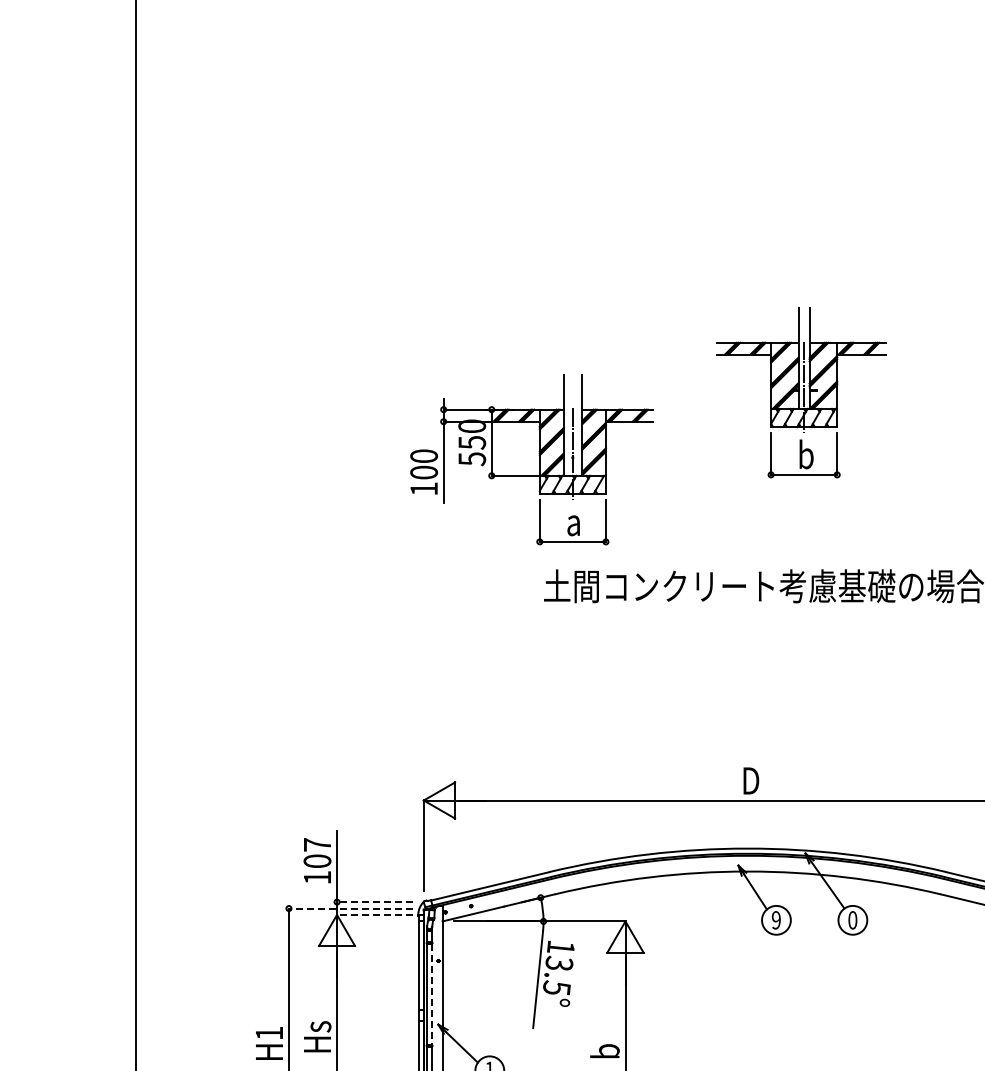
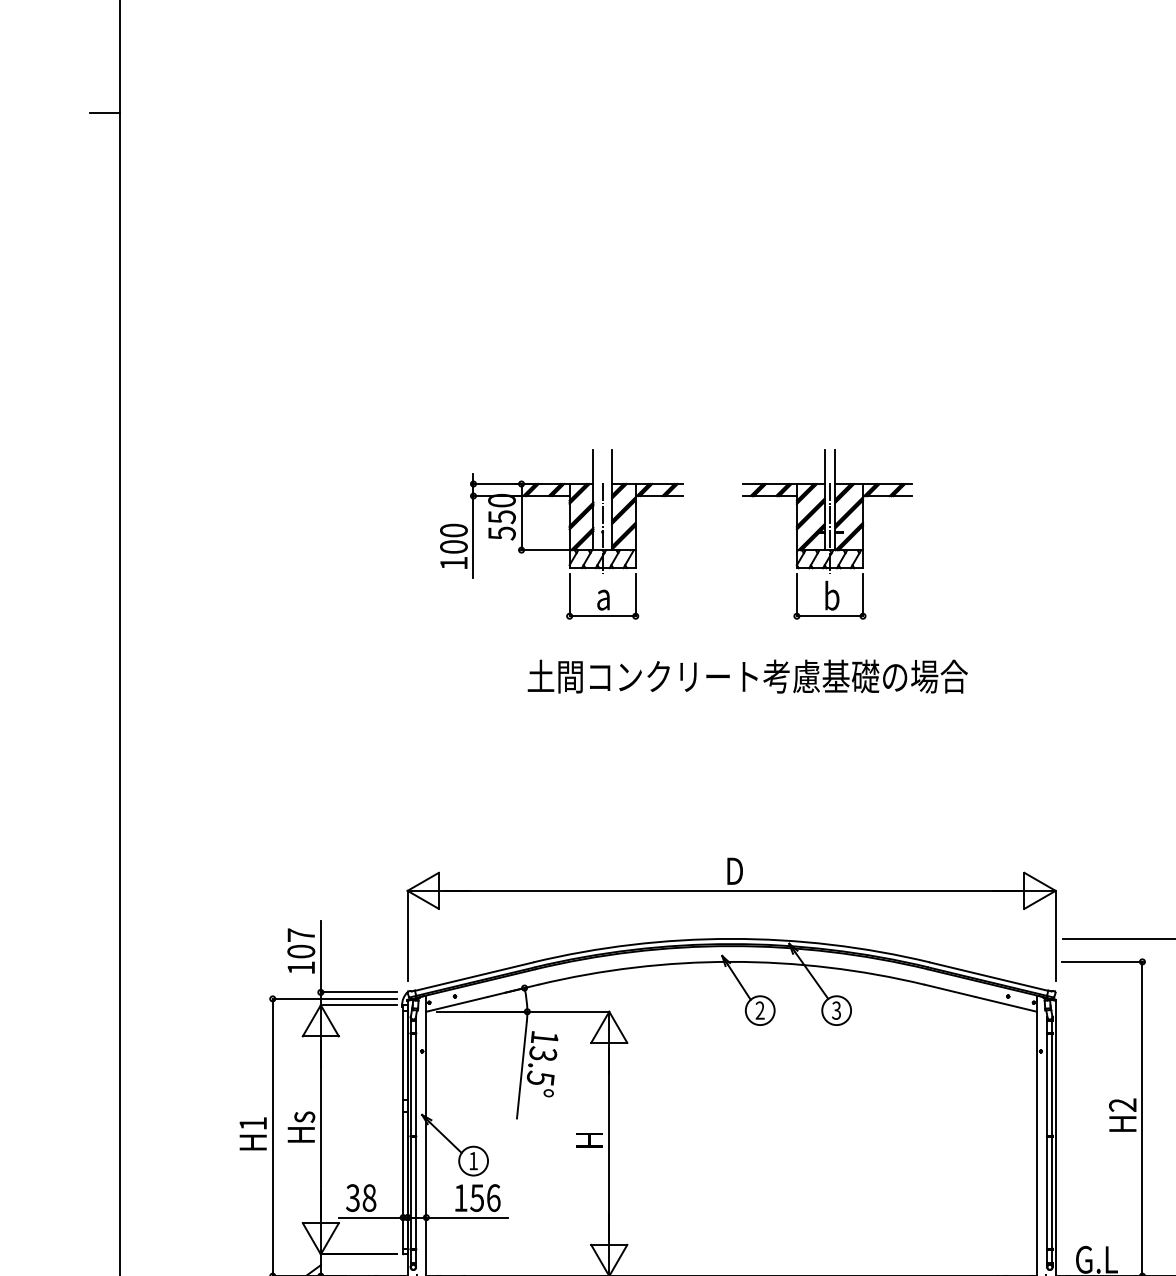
line: (121, 23) -> (105, 113), added
part: (801, 393) -> (827, 534), moved
part: (531, 460) -> (561, 534), moved
line: (374, 902) -> (358, 992), dashed -> solid
line: (350, 908) -> (334, 998), dashed -> solid
line: (374, 915) -> (358, 1005), dashed -> solid
text: (775, 920) -> (759, 1010), 9 -> 2
text: (852, 920) -> (836, 1010), 0 -> 3
line: (431, 994) -> (415, 1084), dashed -> solid
text: (604, 1050) -> (588, 1140), b -> H

